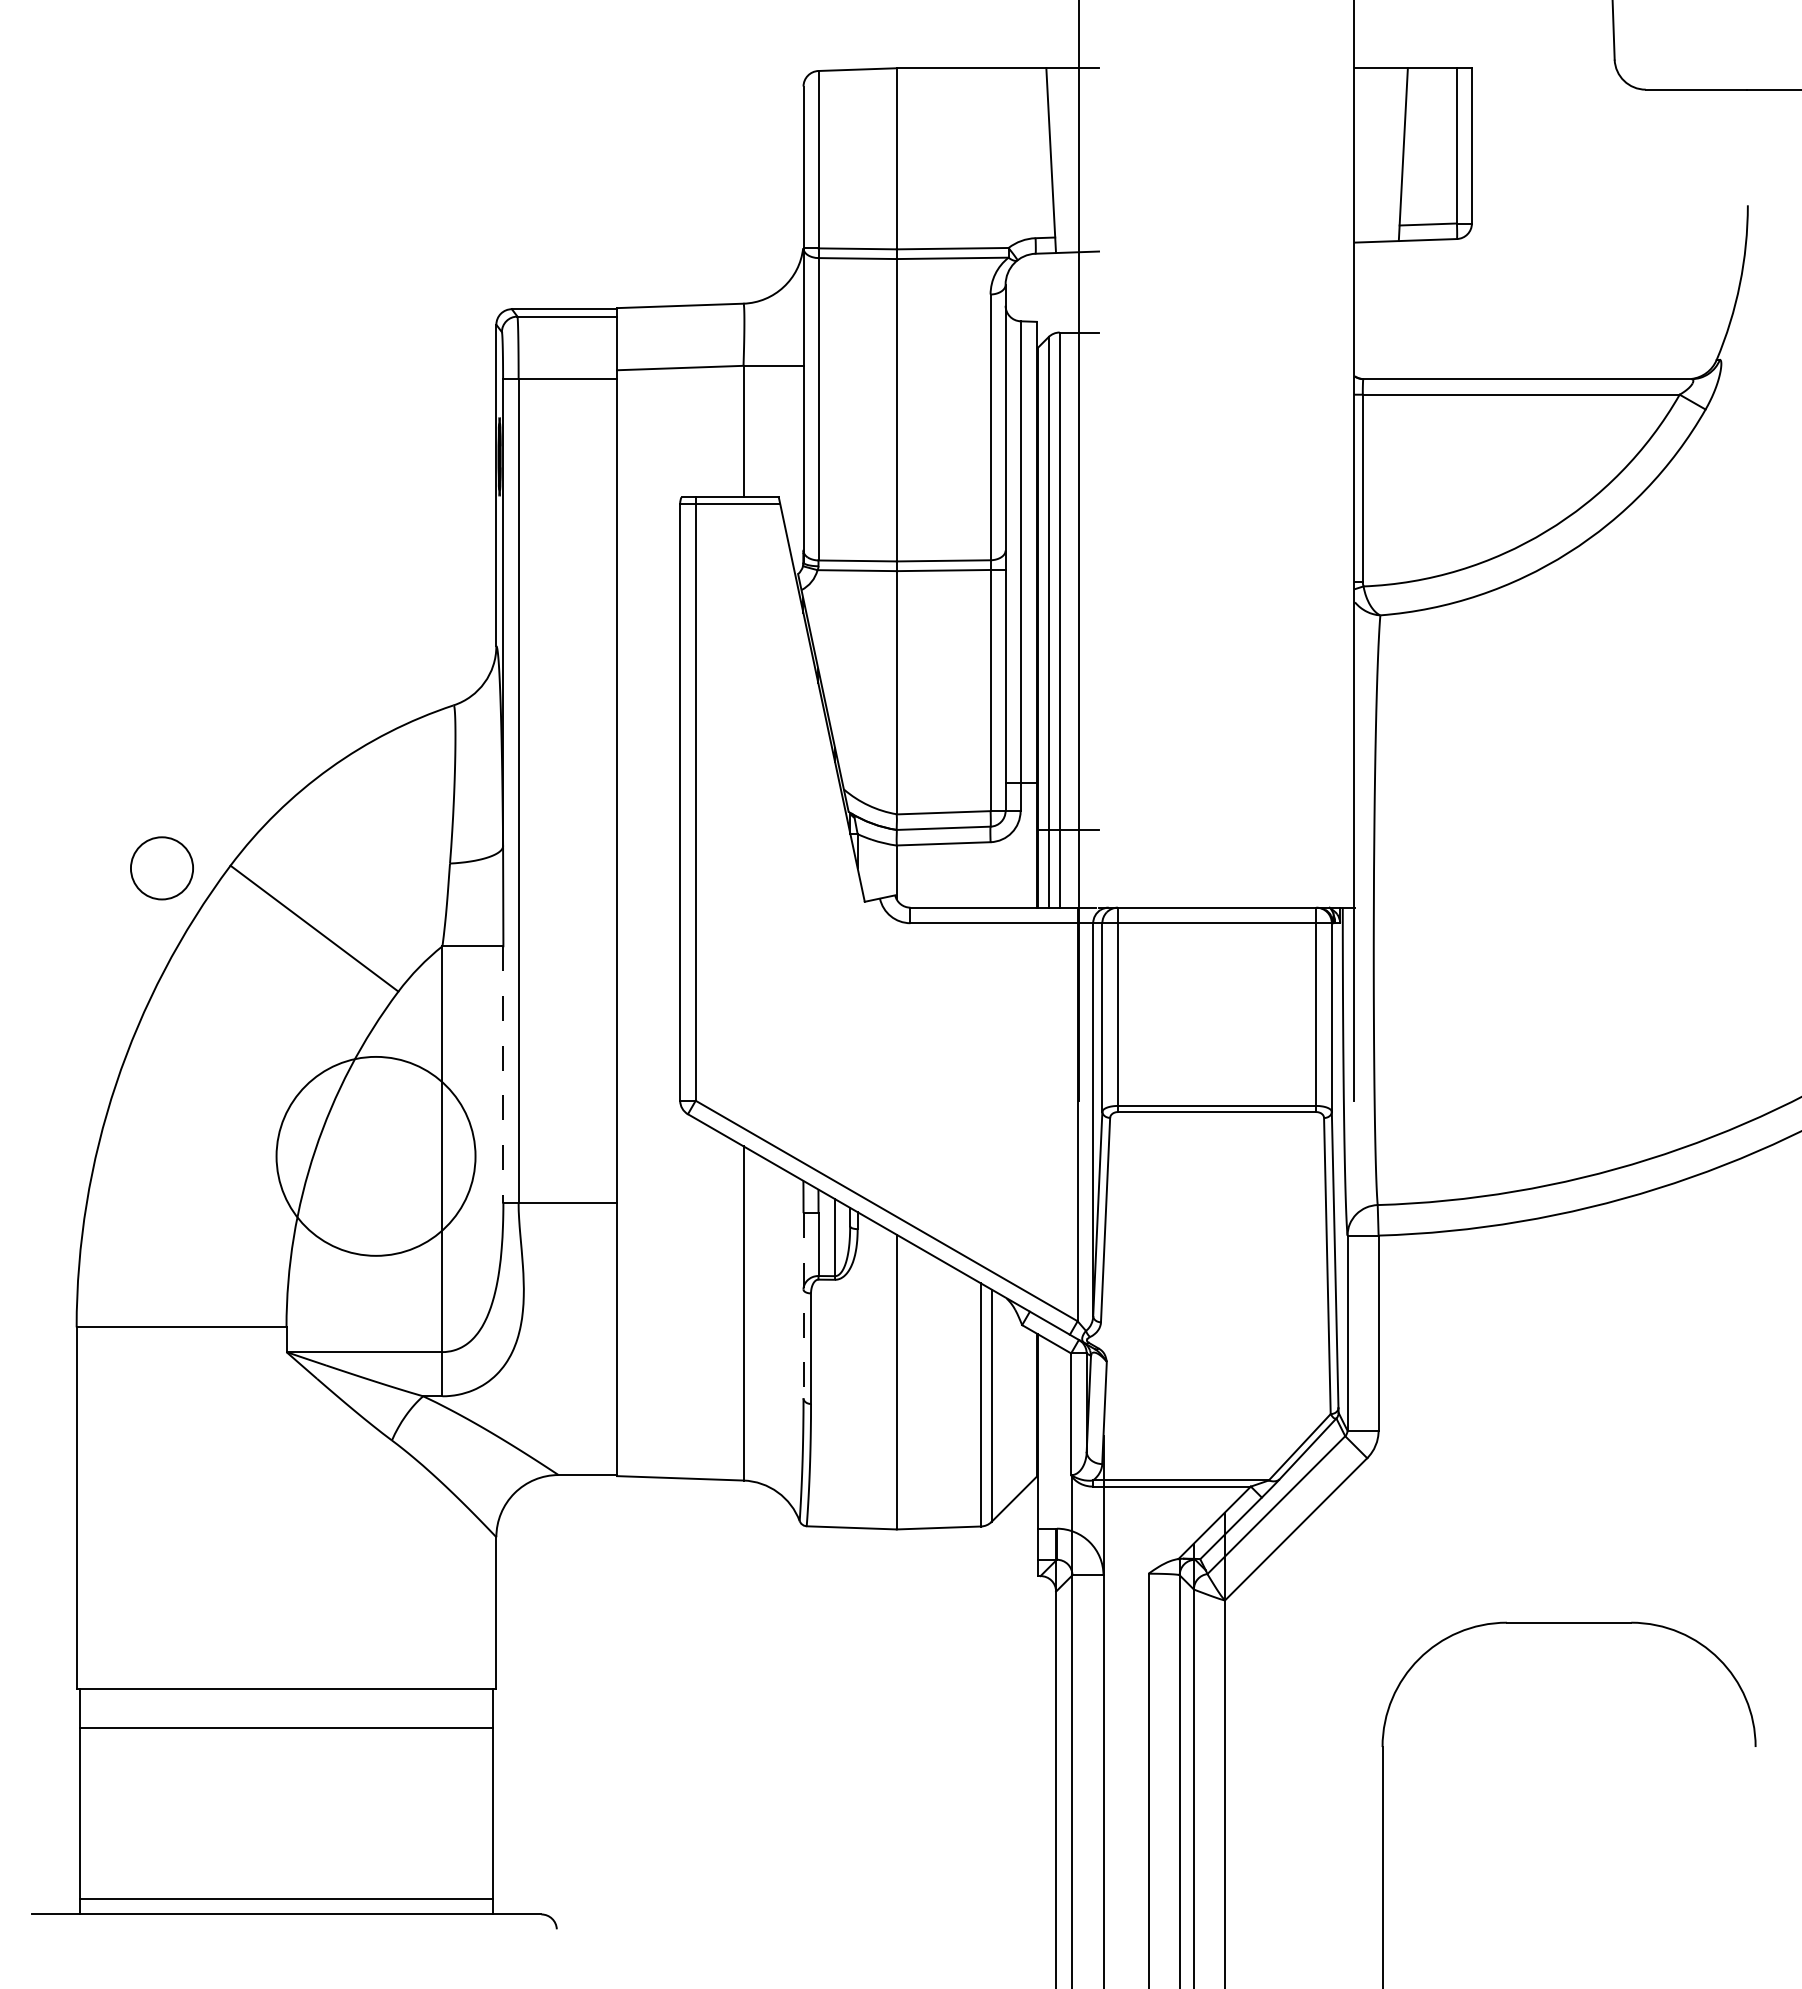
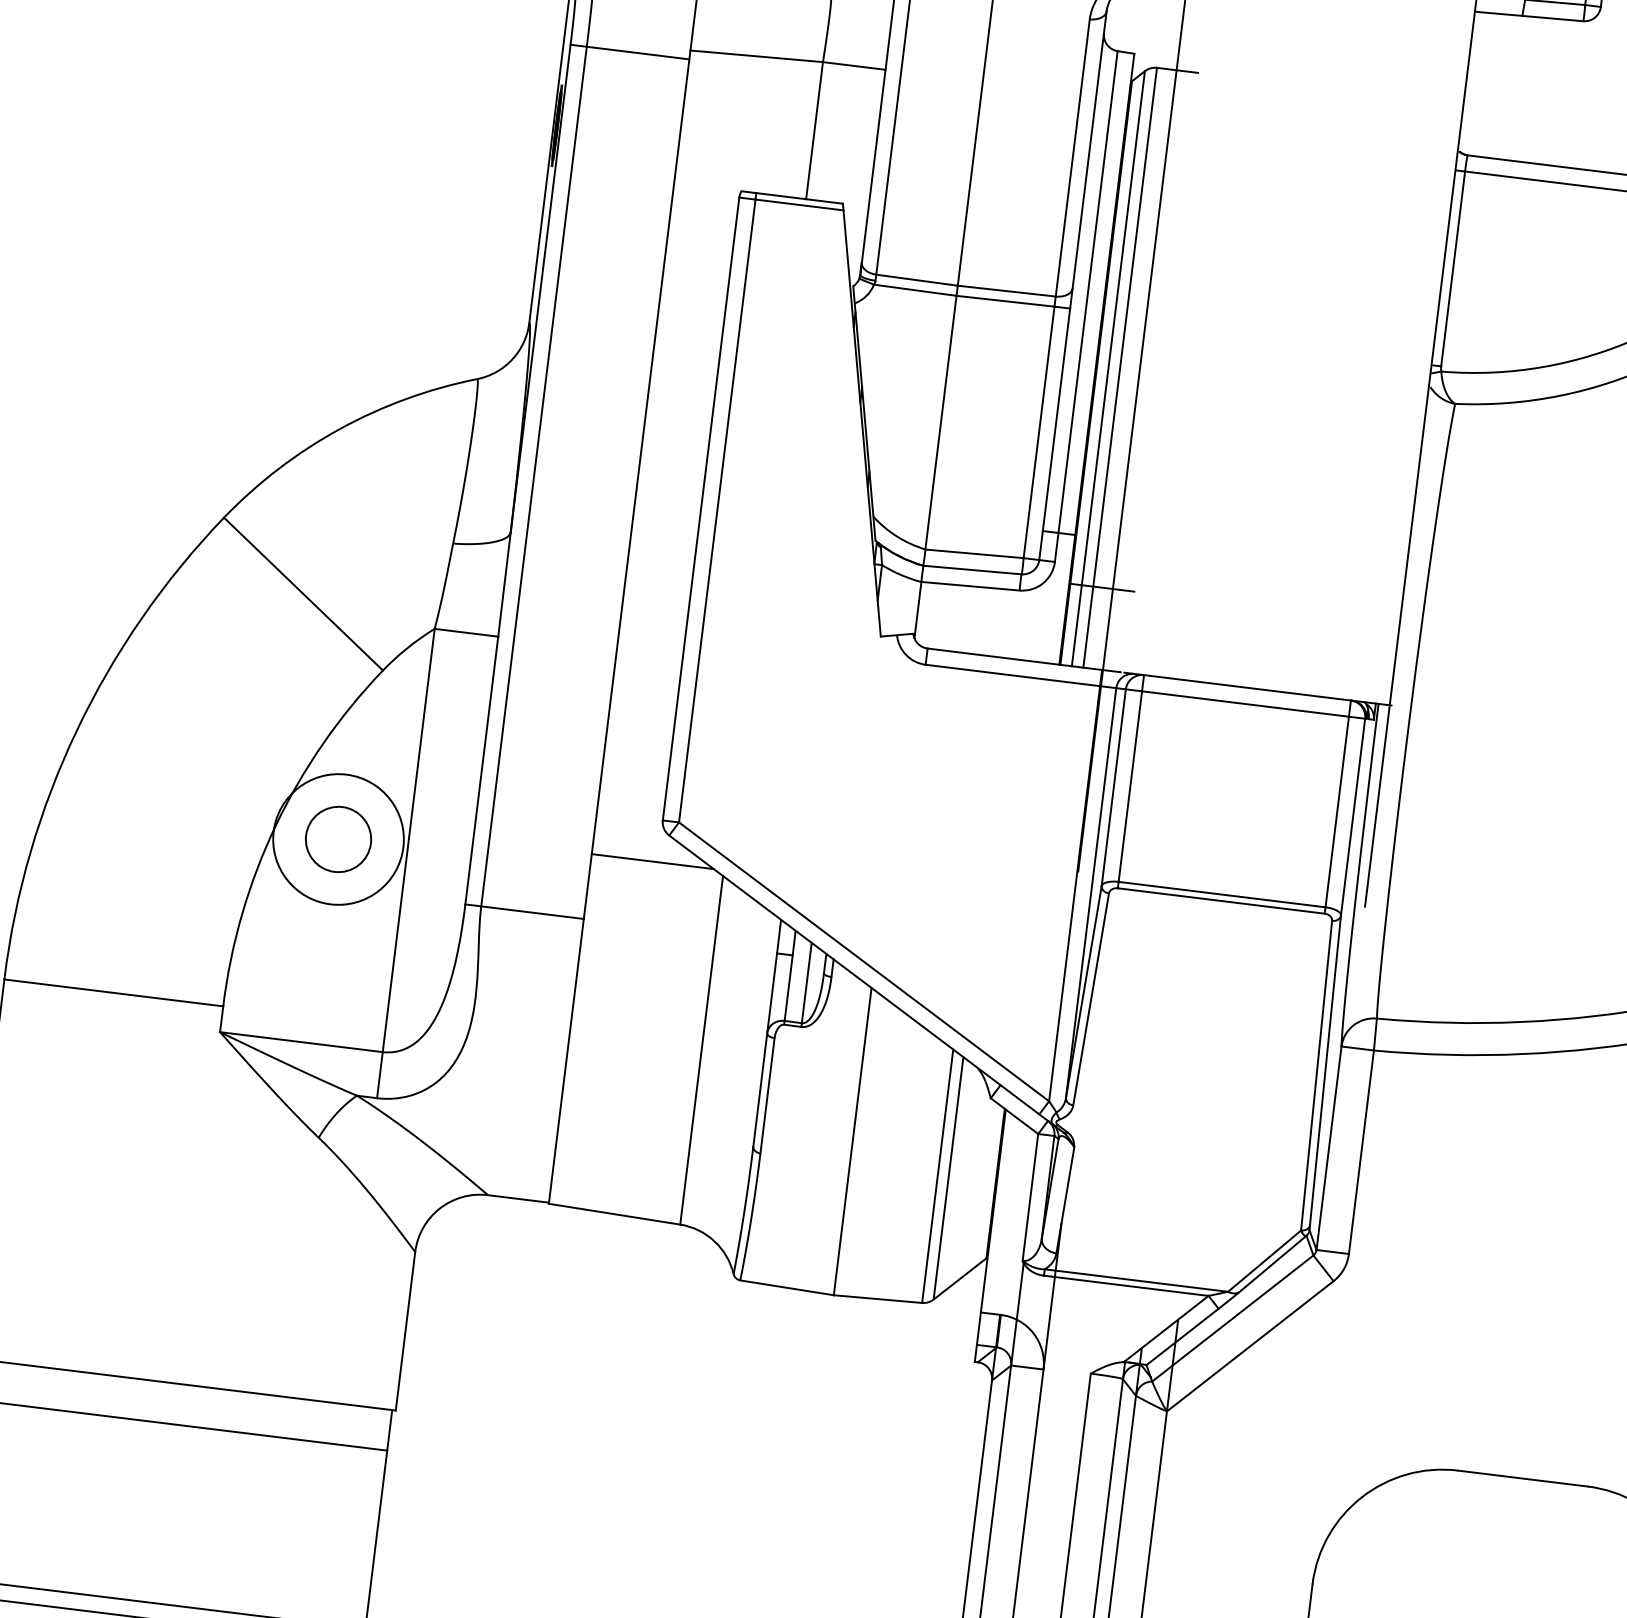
circle: (161, 868) -> (337, 839), moved
line: (503, 1075) -> (481, 771), dashed -> solid
line: (675, 1140) -> (652, 861), added
circle: (375, 1156) -> (337, 839), size x0.62
line: (803, 1305) -> (765, 1049), dashed -> solid

